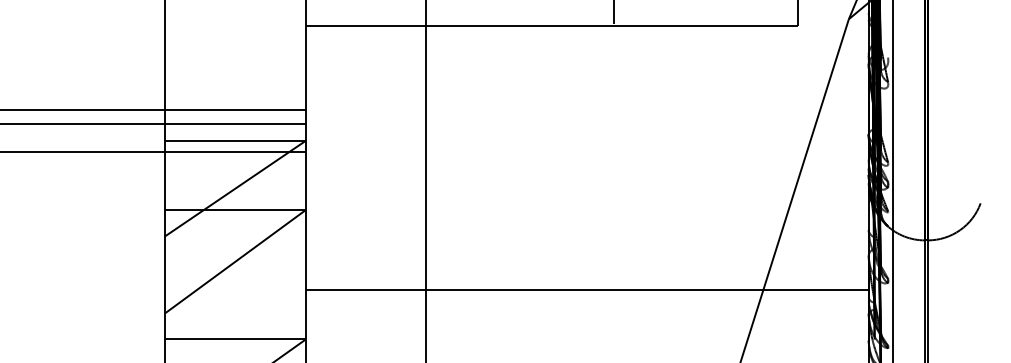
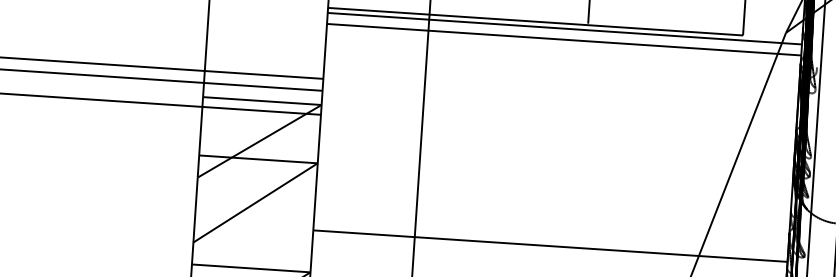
line: (586, 31) -> (564, 28), added
line: (586, 44) -> (563, 39), added

